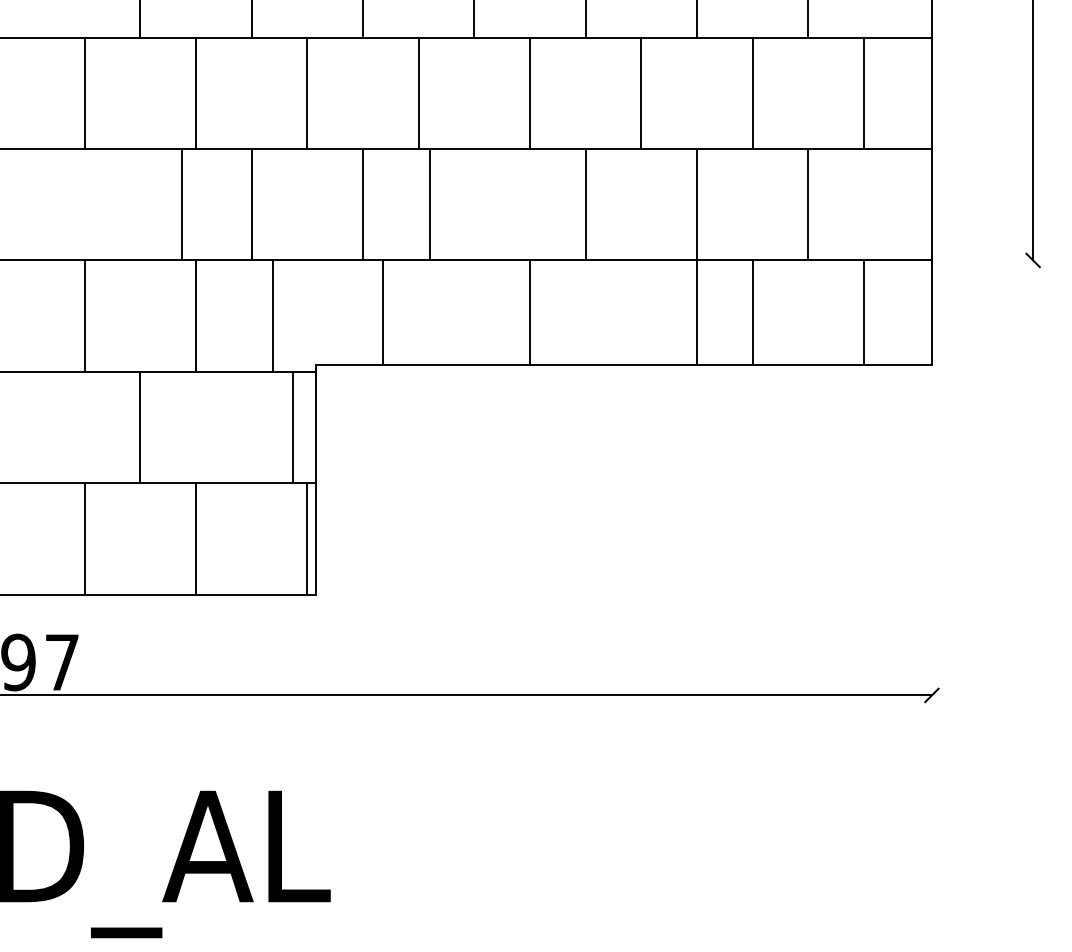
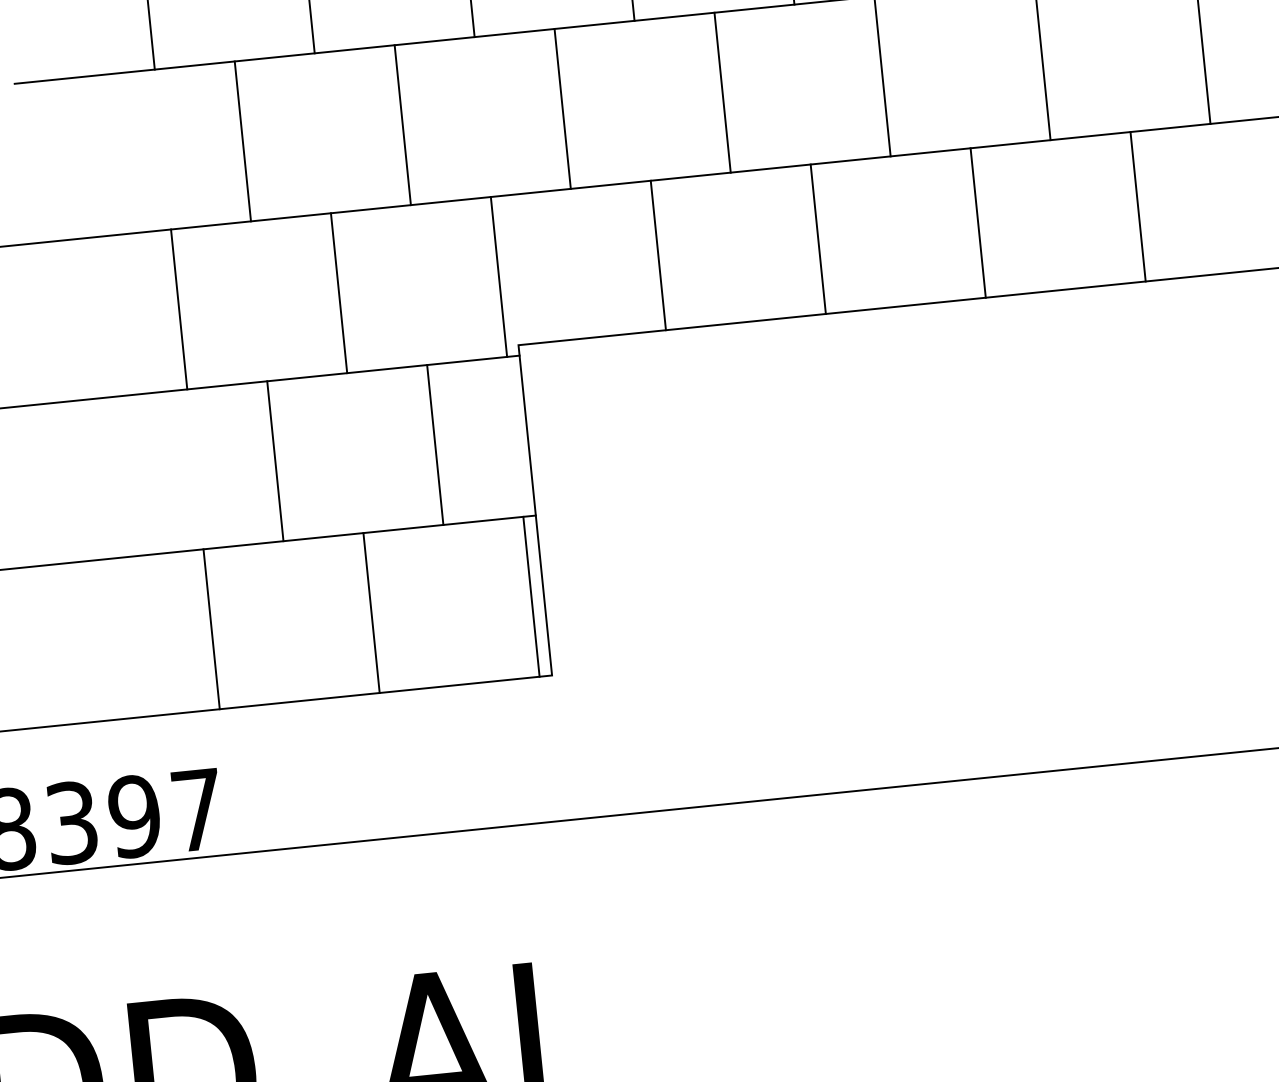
line: (182, 204) -> (243, 141), moved
line: (430, 204) -> (722, 92), moved
line: (382, 312) -> (658, 255), moved
line: (697, 312) -> (978, 223), moved
line: (273, 315) -> (499, 276), moved
line: (292, 427) -> (435, 445), moved

